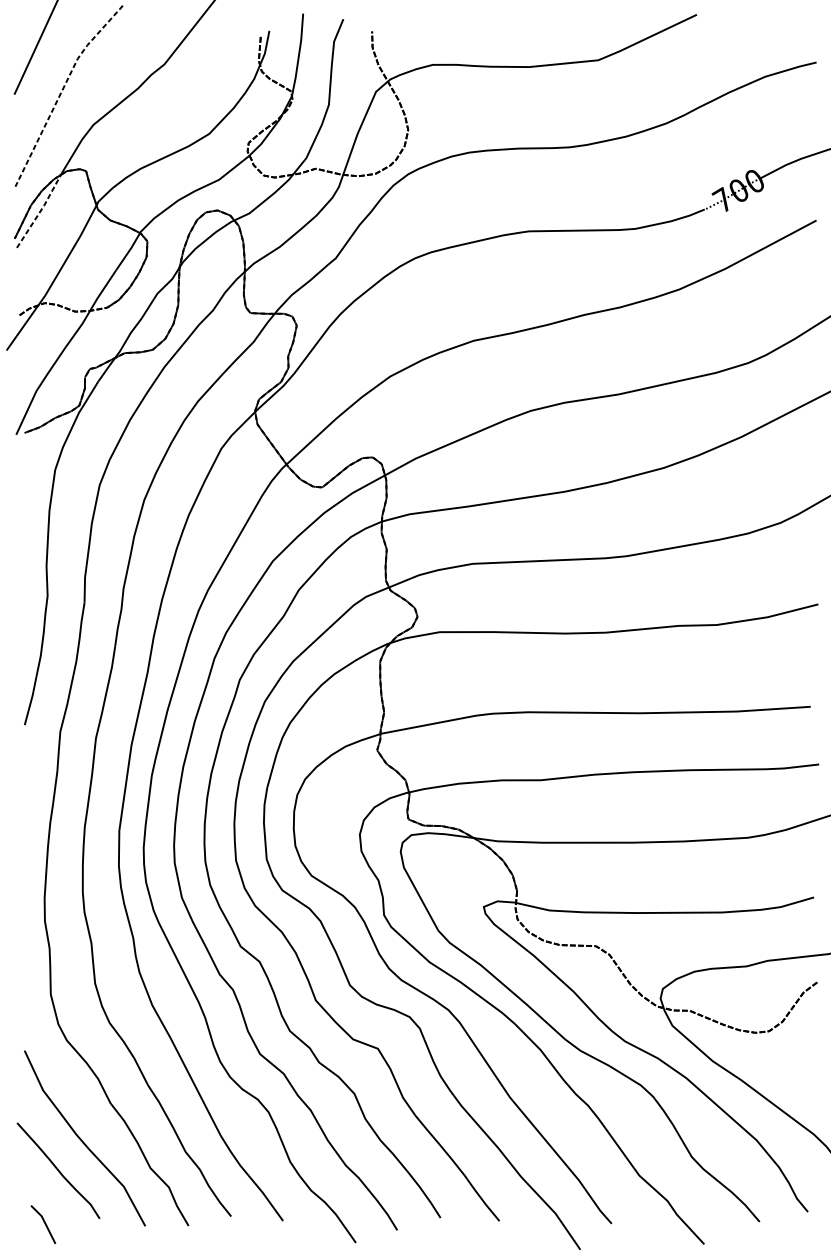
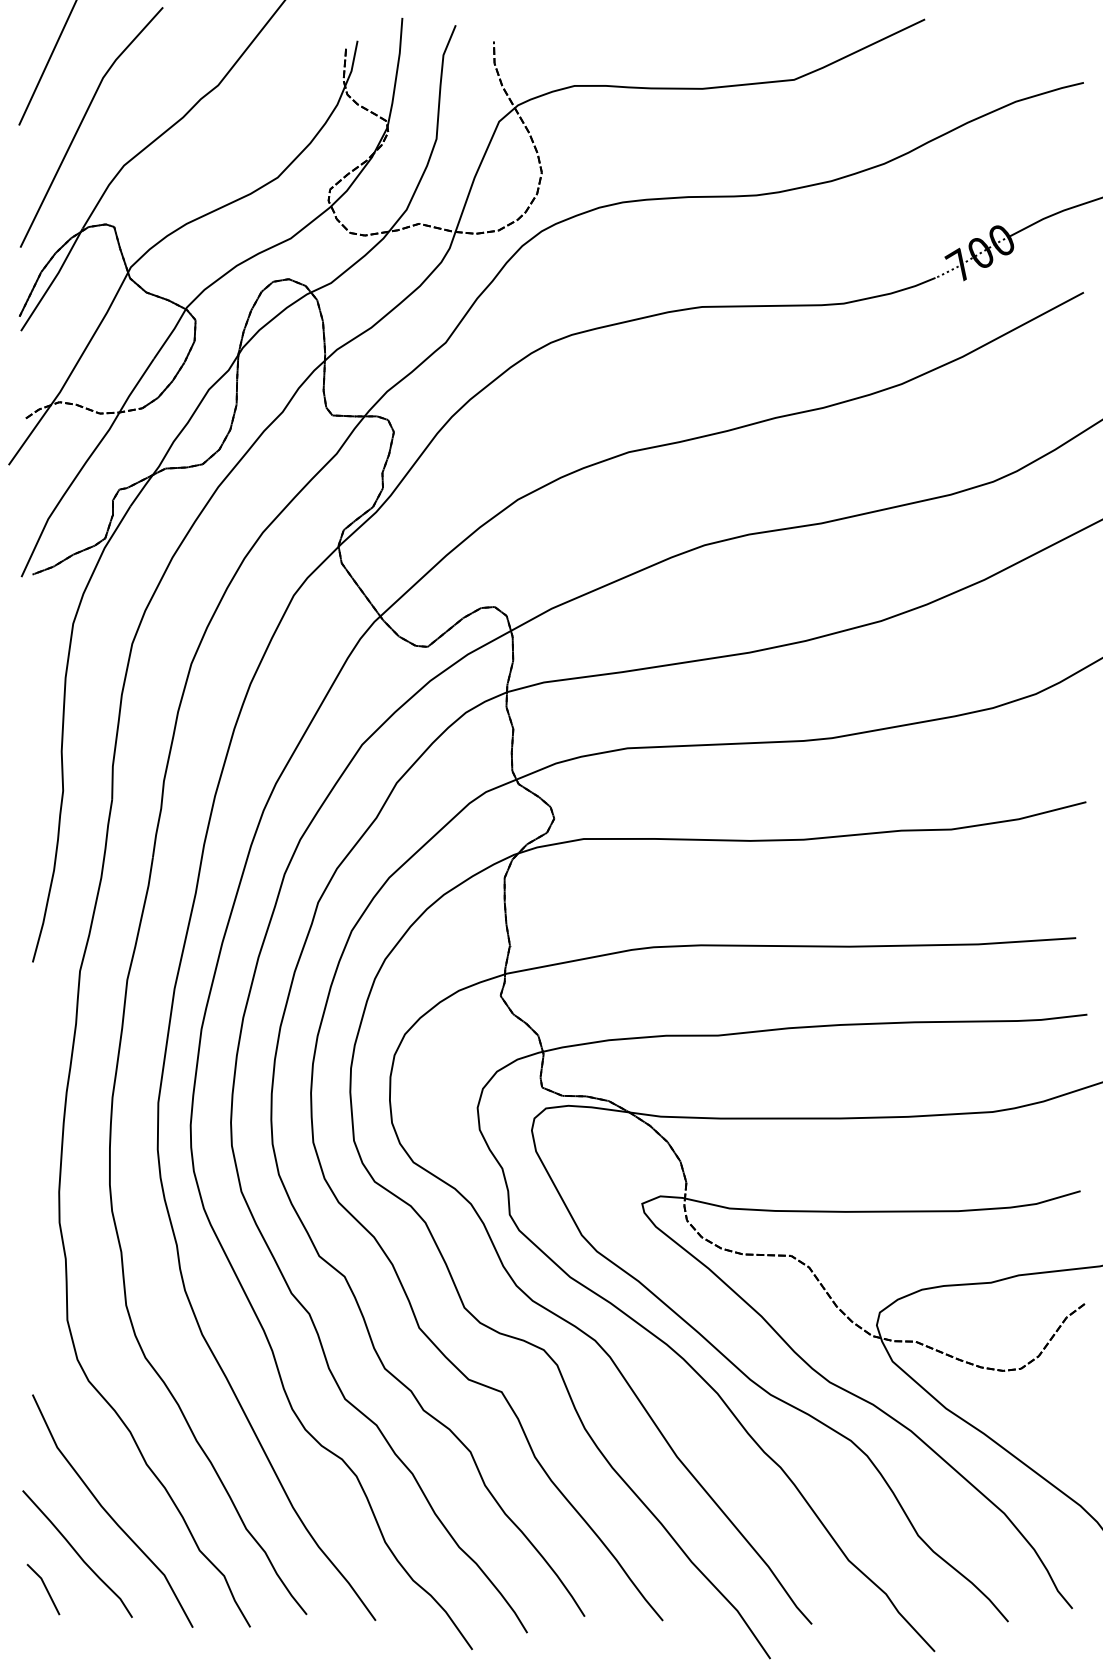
line: (62, 90) -> (82, 120), dashed -> solid
line: (40, 211) -> (53, 280), dashed -> solid
line: (44, 1224) -> (45, 1589), moved

